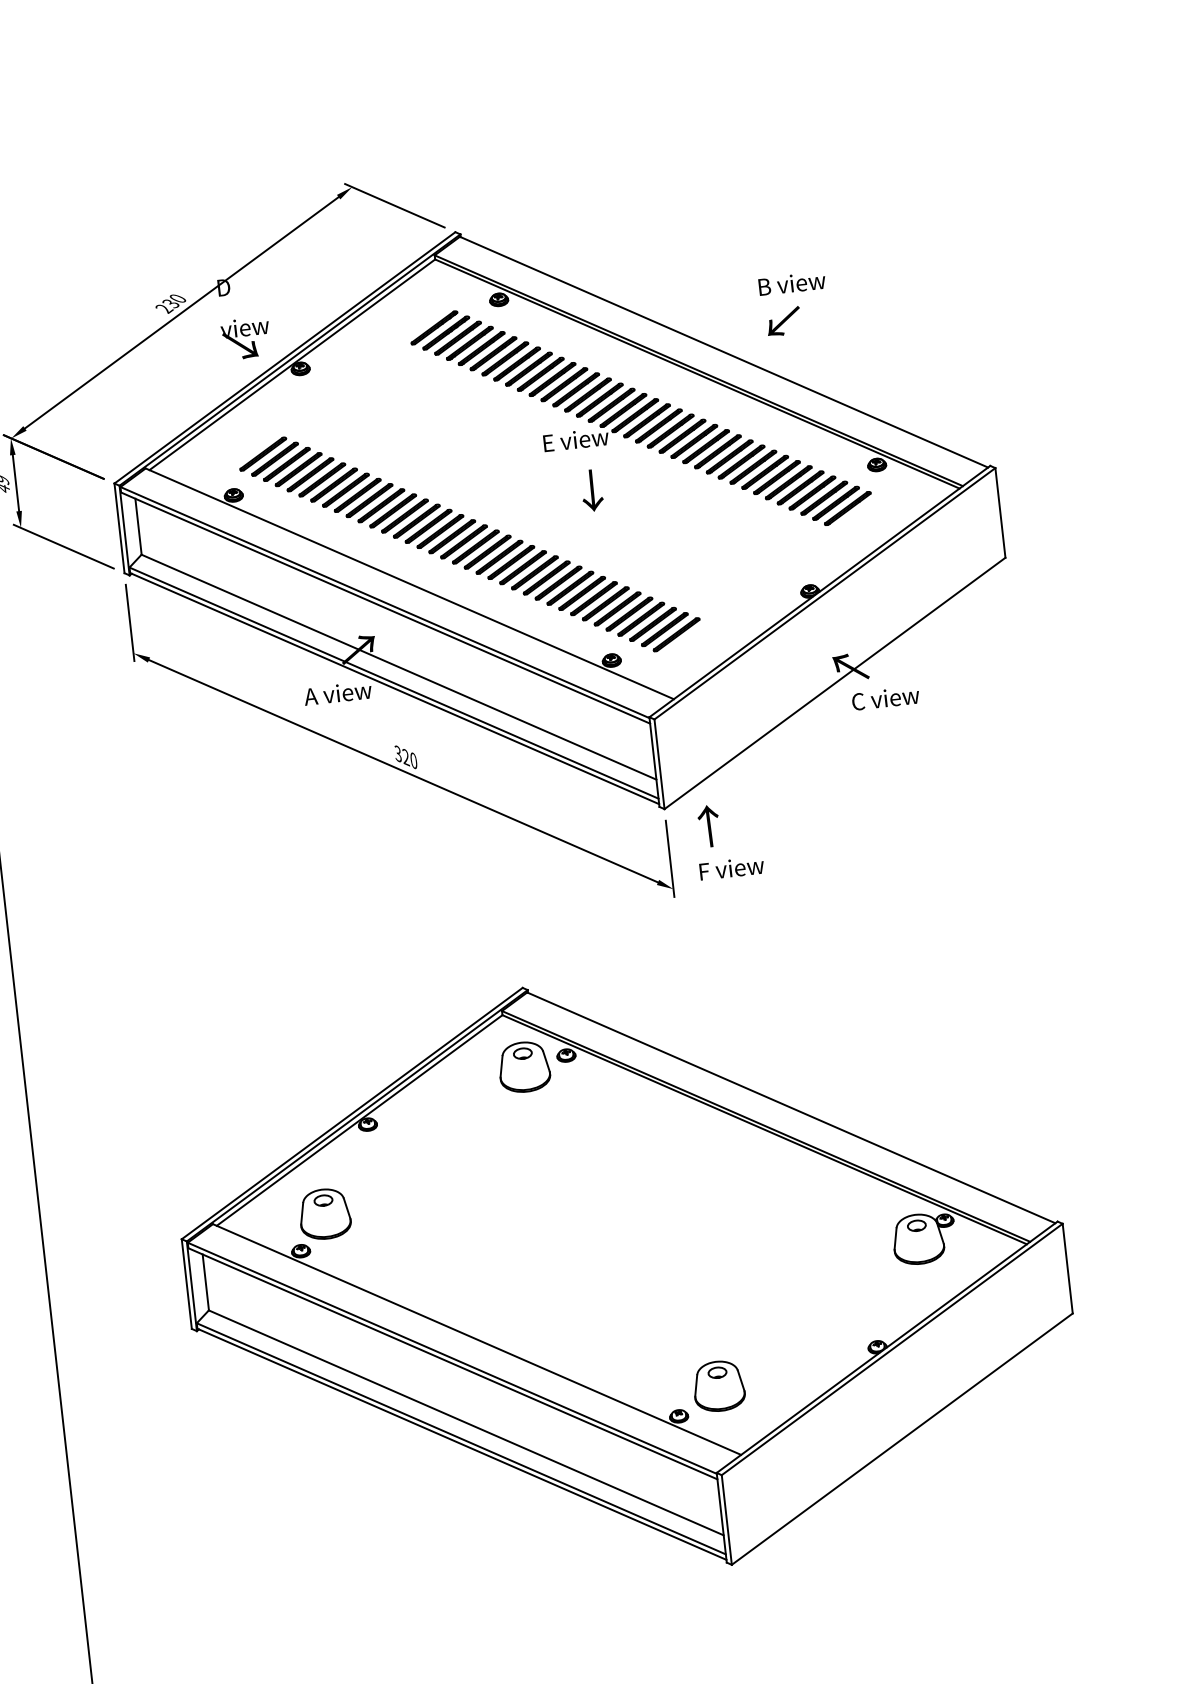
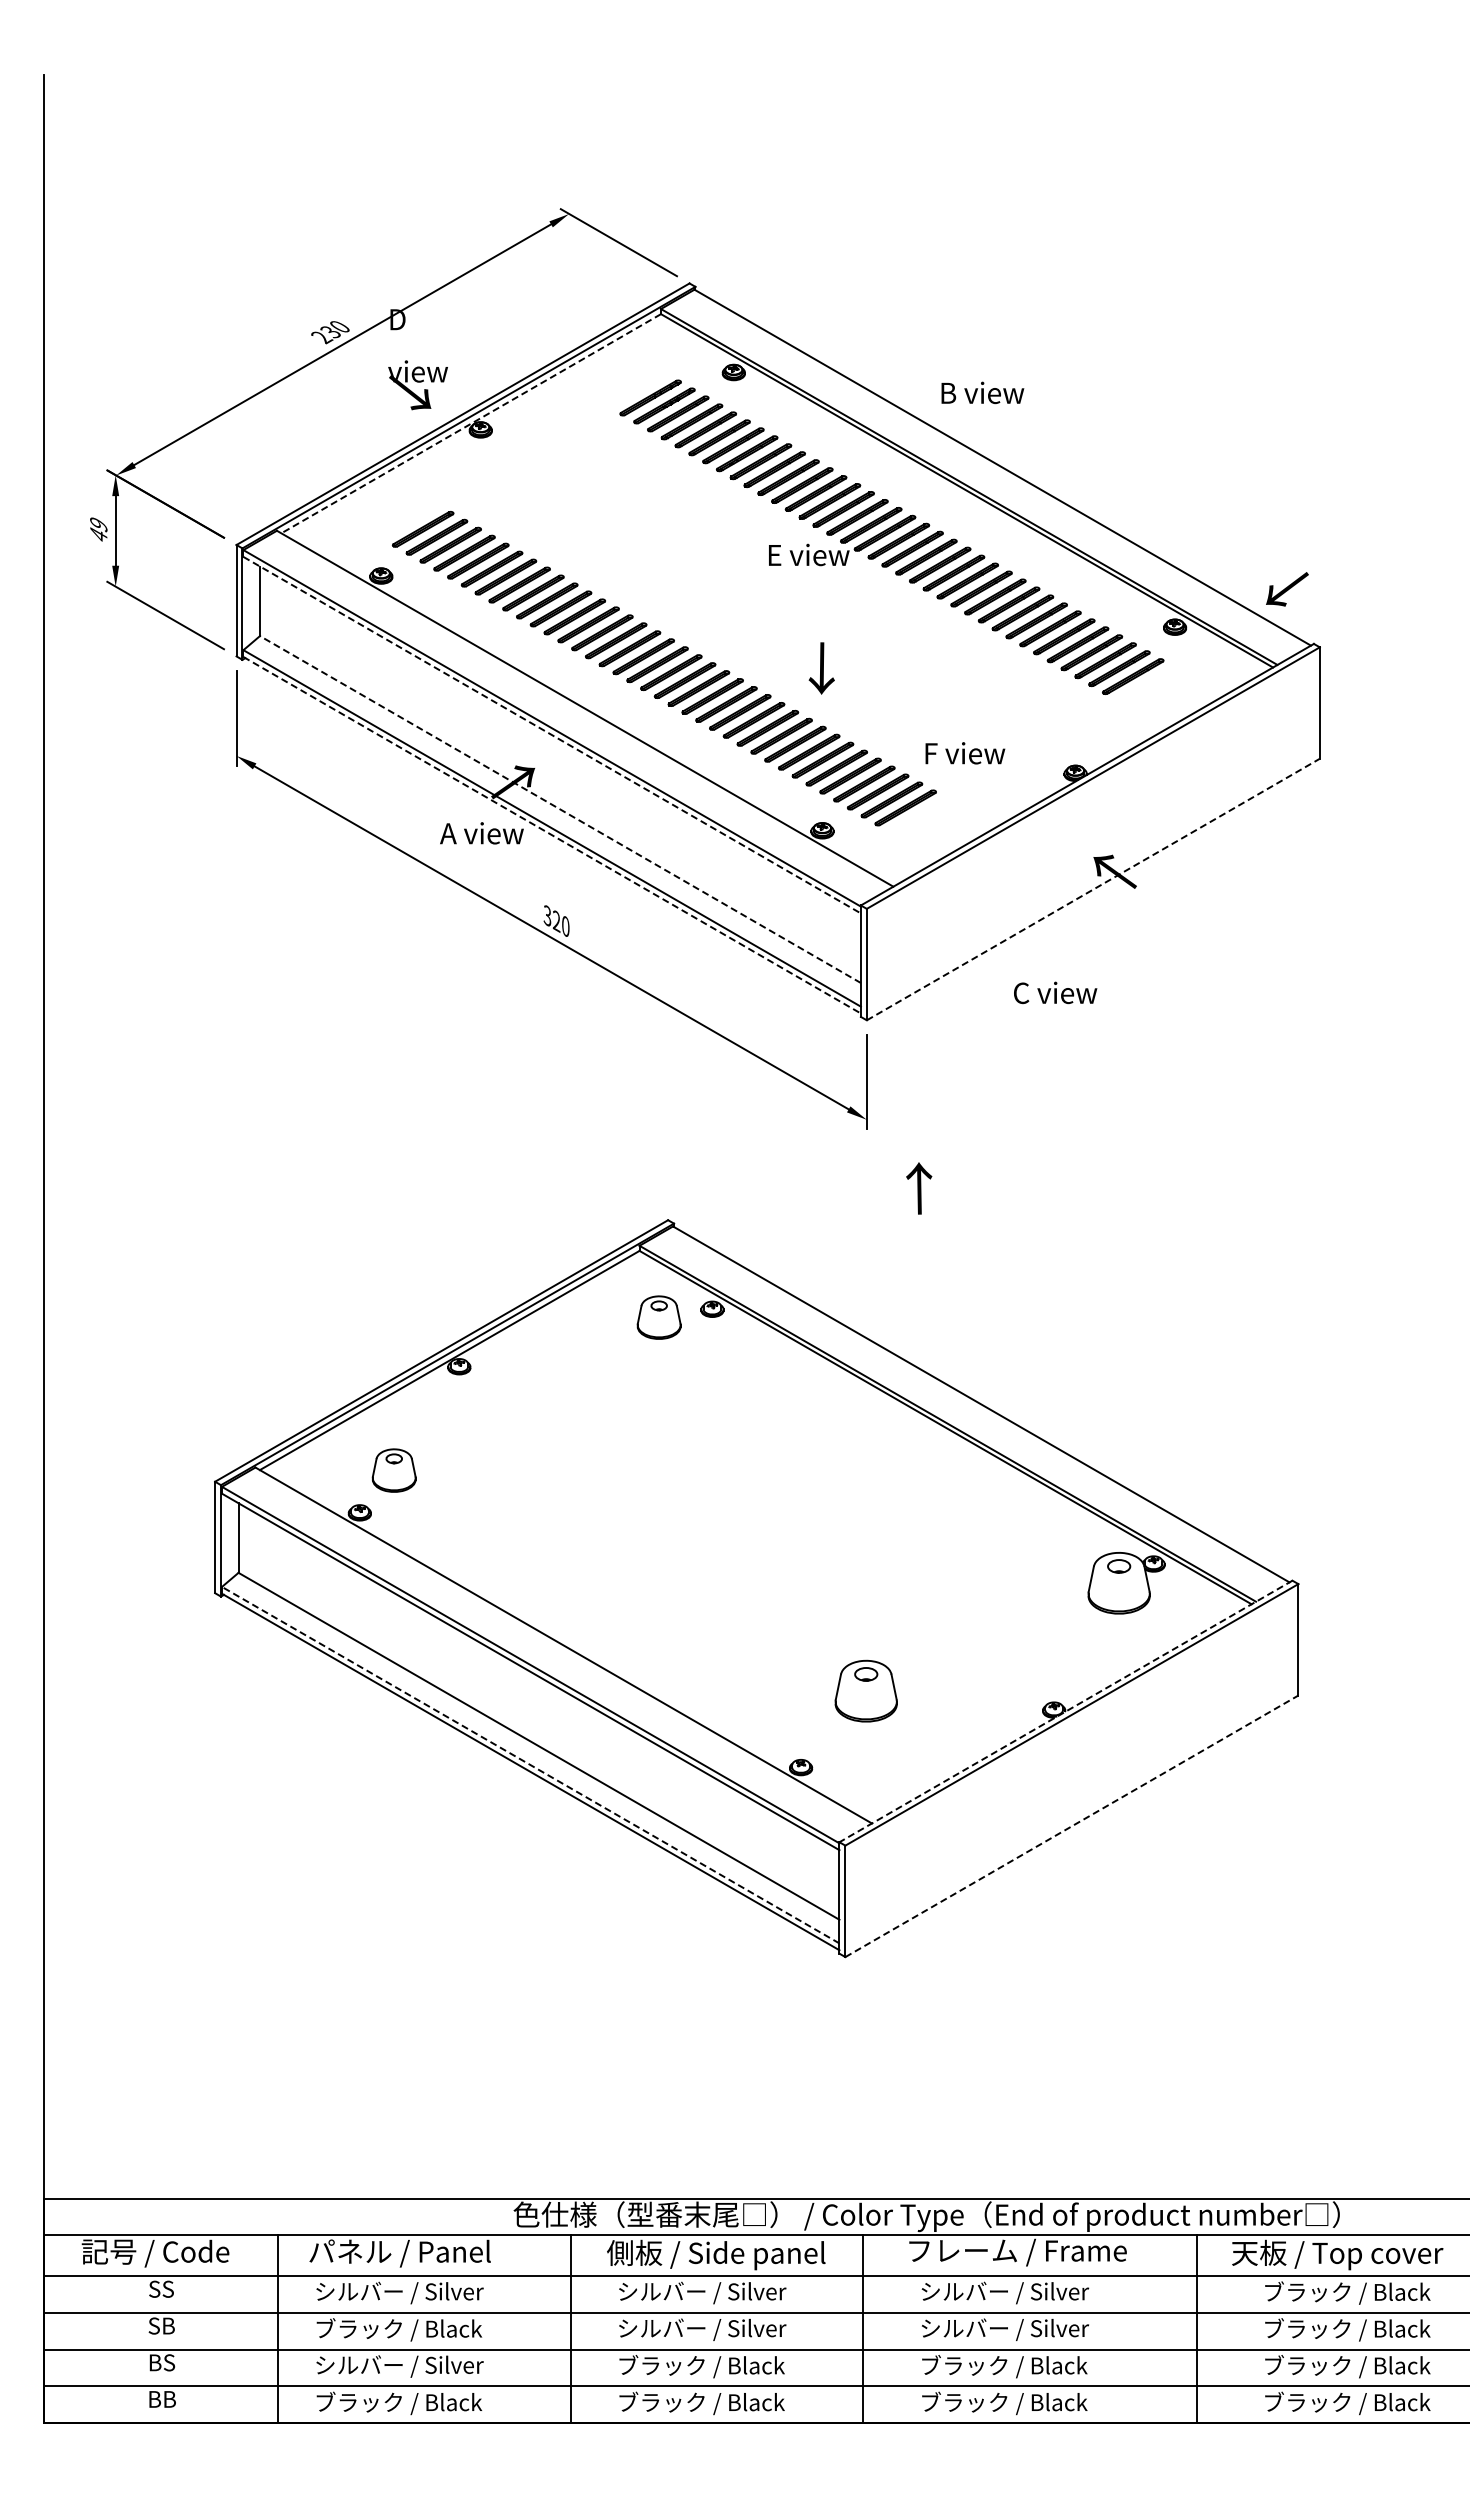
text: (791, 283) -> (982, 392), moved
text: (783, 321) -> (1287, 589), moved
line: (291, 365) -> (470, 424), solid -> dashed
text: (591, 490) -> (821, 668), moved
line: (385, 608) -> (552, 735), solid -> dashed
line: (399, 667) -> (560, 809), solid -> dashed
line: (835, 683) -> (1093, 889), solid -> dashed
line: (394, 688) -> (552, 835), solid -> dashed
text: (885, 698) -> (1055, 992), moved
text: (709, 826) -> (919, 1188), moved
text: (732, 868) -> (965, 753), moved
part: (523, 1067) -> (658, 1317), size x0.7
part: (324, 1214) -> (393, 1470), size x0.7
line: (886, 1347) -> (1065, 1711), solid -> dashed
part: (718, 1385) -> (865, 1690), moved
line: (461, 1438) -> (530, 1764), solid -> dashed
line: (901, 1439) -> (1071, 1826), solid -> dashed

